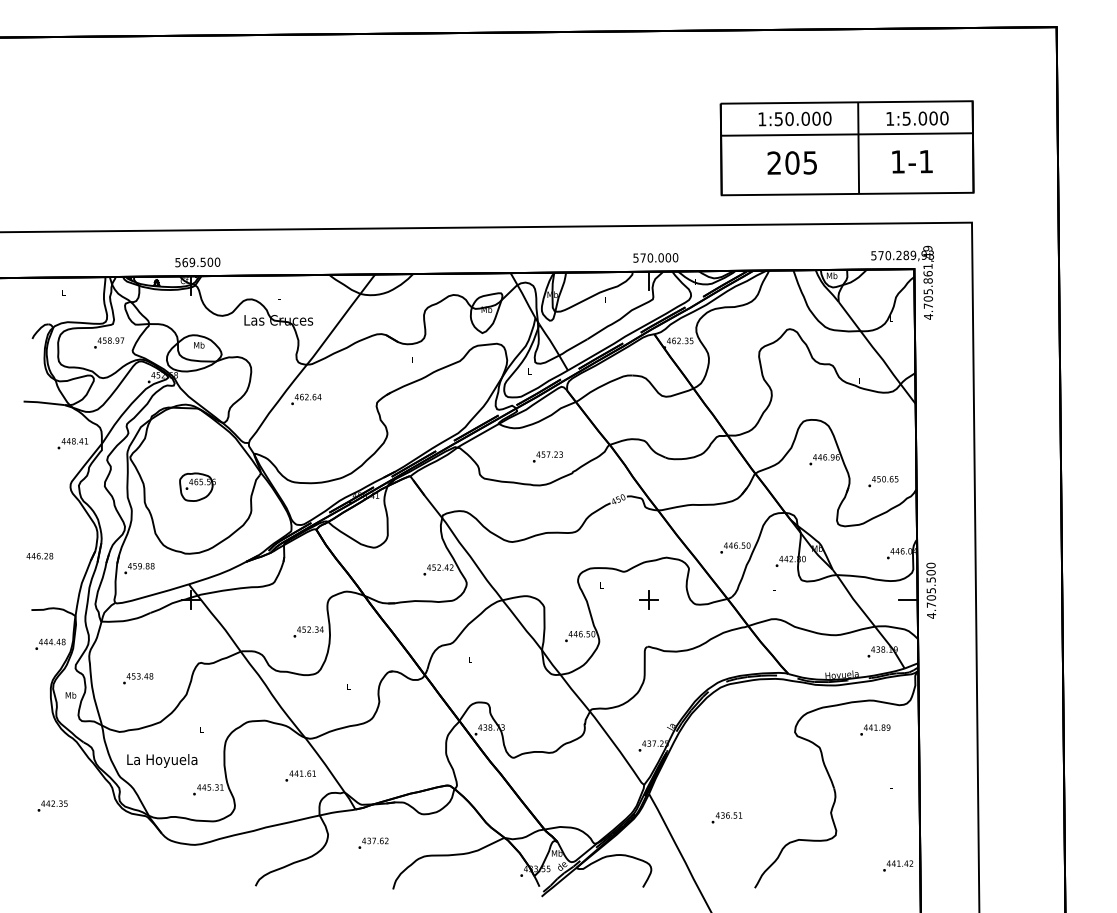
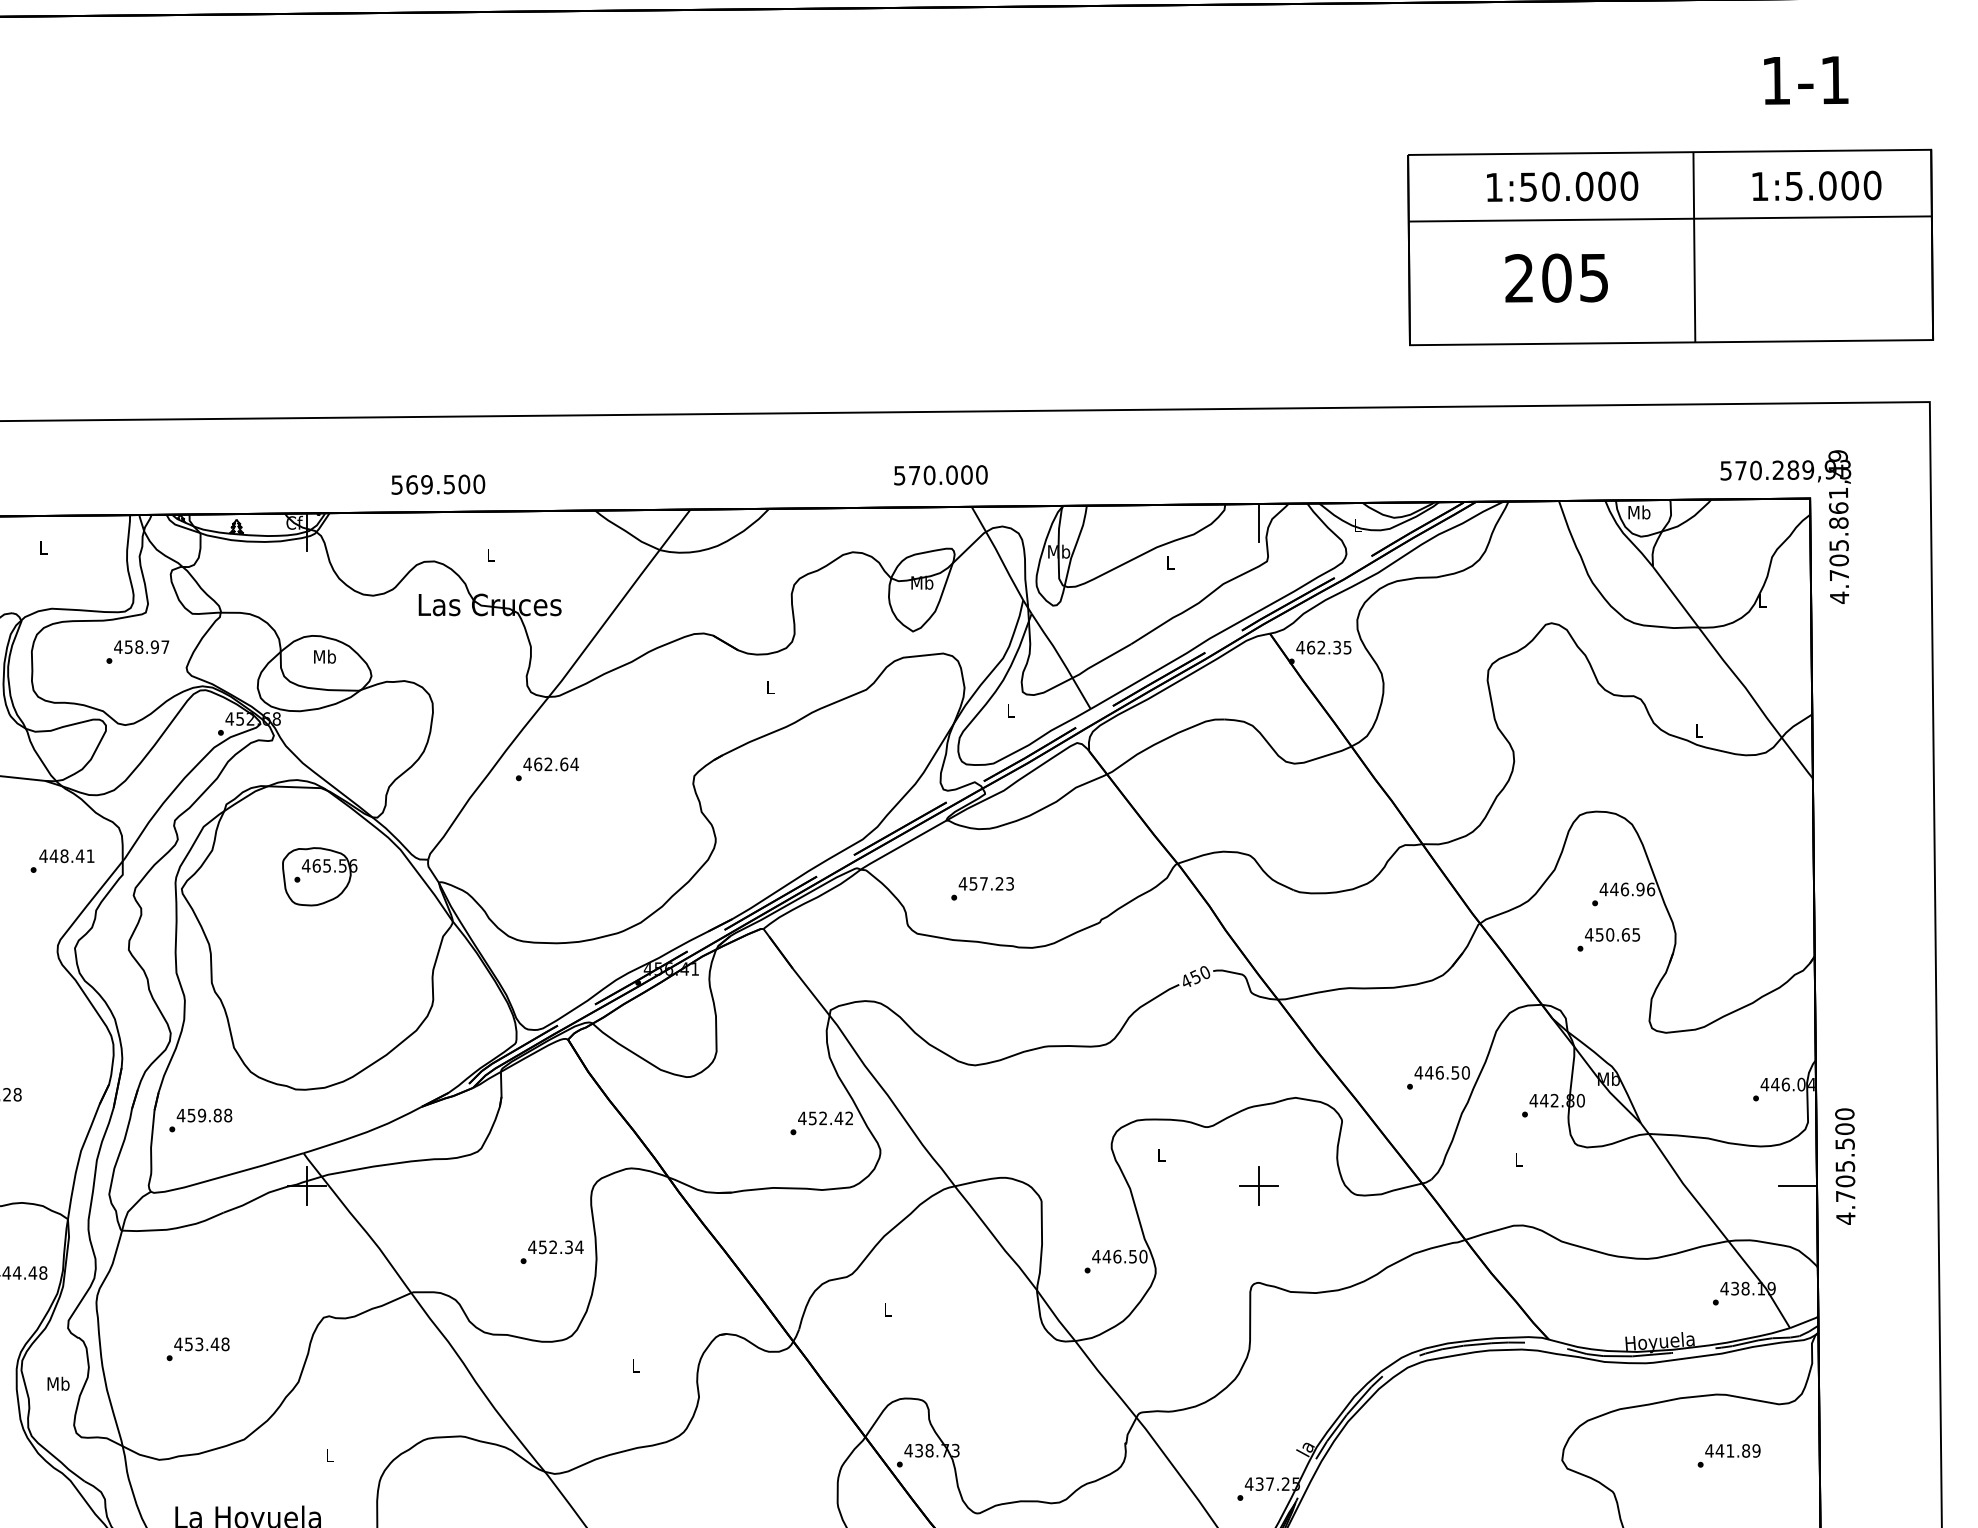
text: (912, 161) -> (1806, 79), moved
text: (655, 257) -> (940, 474), moved
text: (197, 262) -> (437, 484), moved
text: (547, 456) -> (981, 887), moved
text: (883, 481) -> (1608, 939), moved
part: (197, 486) -> (319, 875), moved

